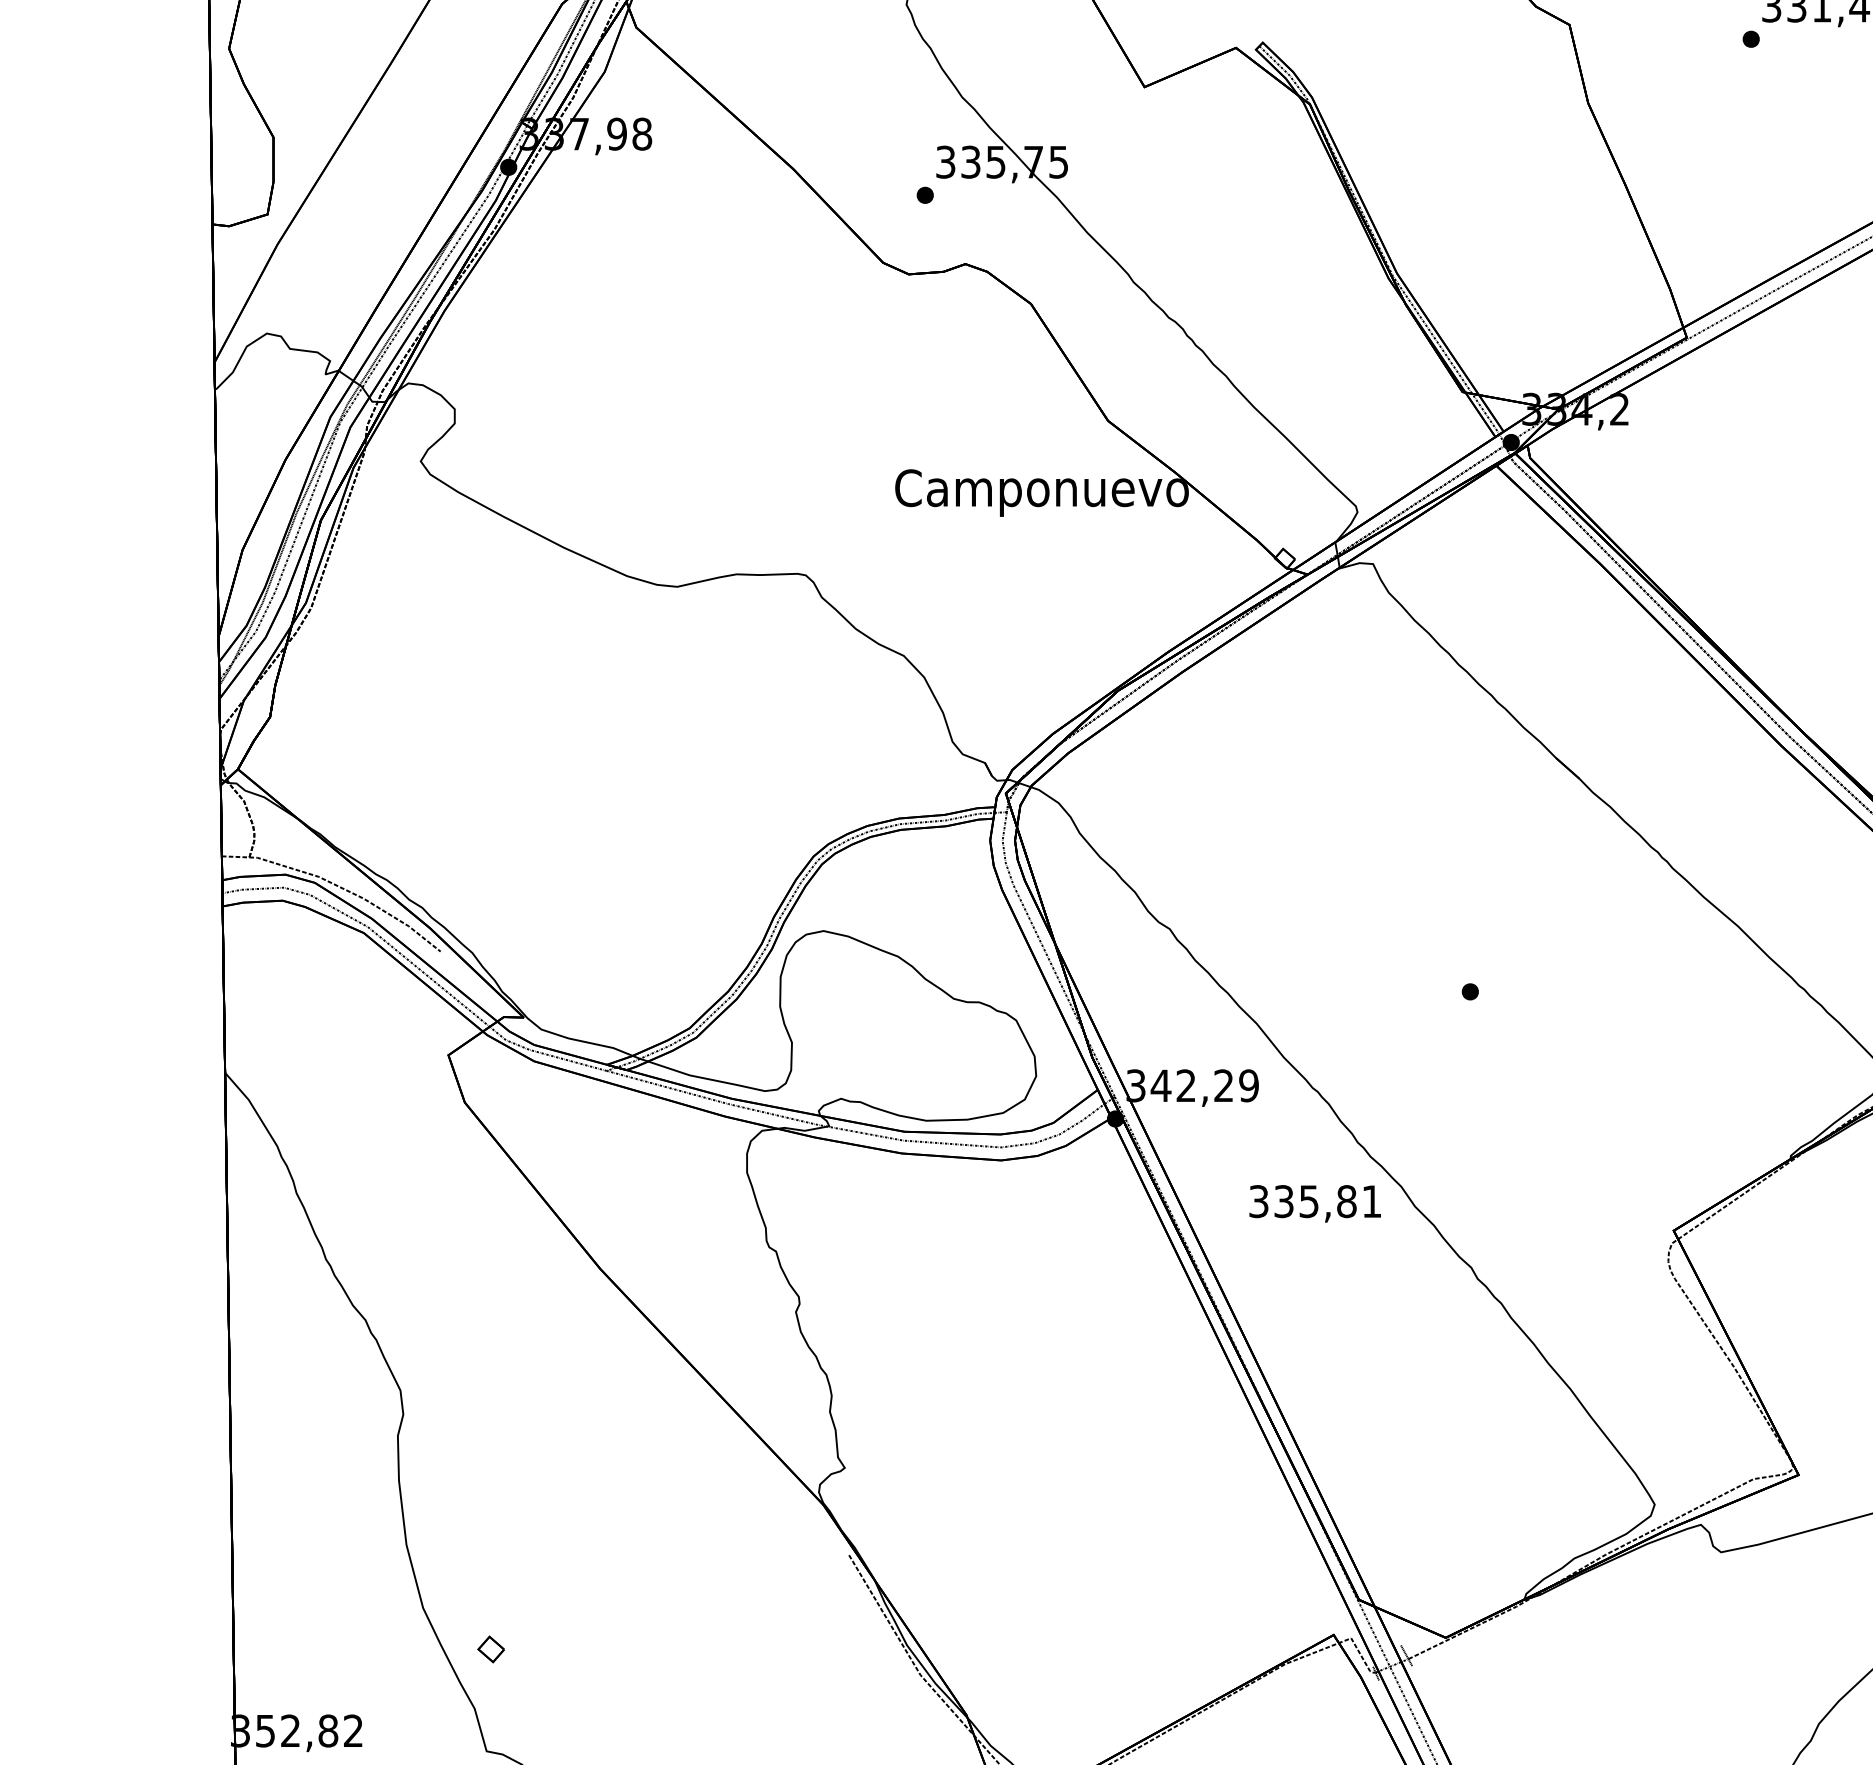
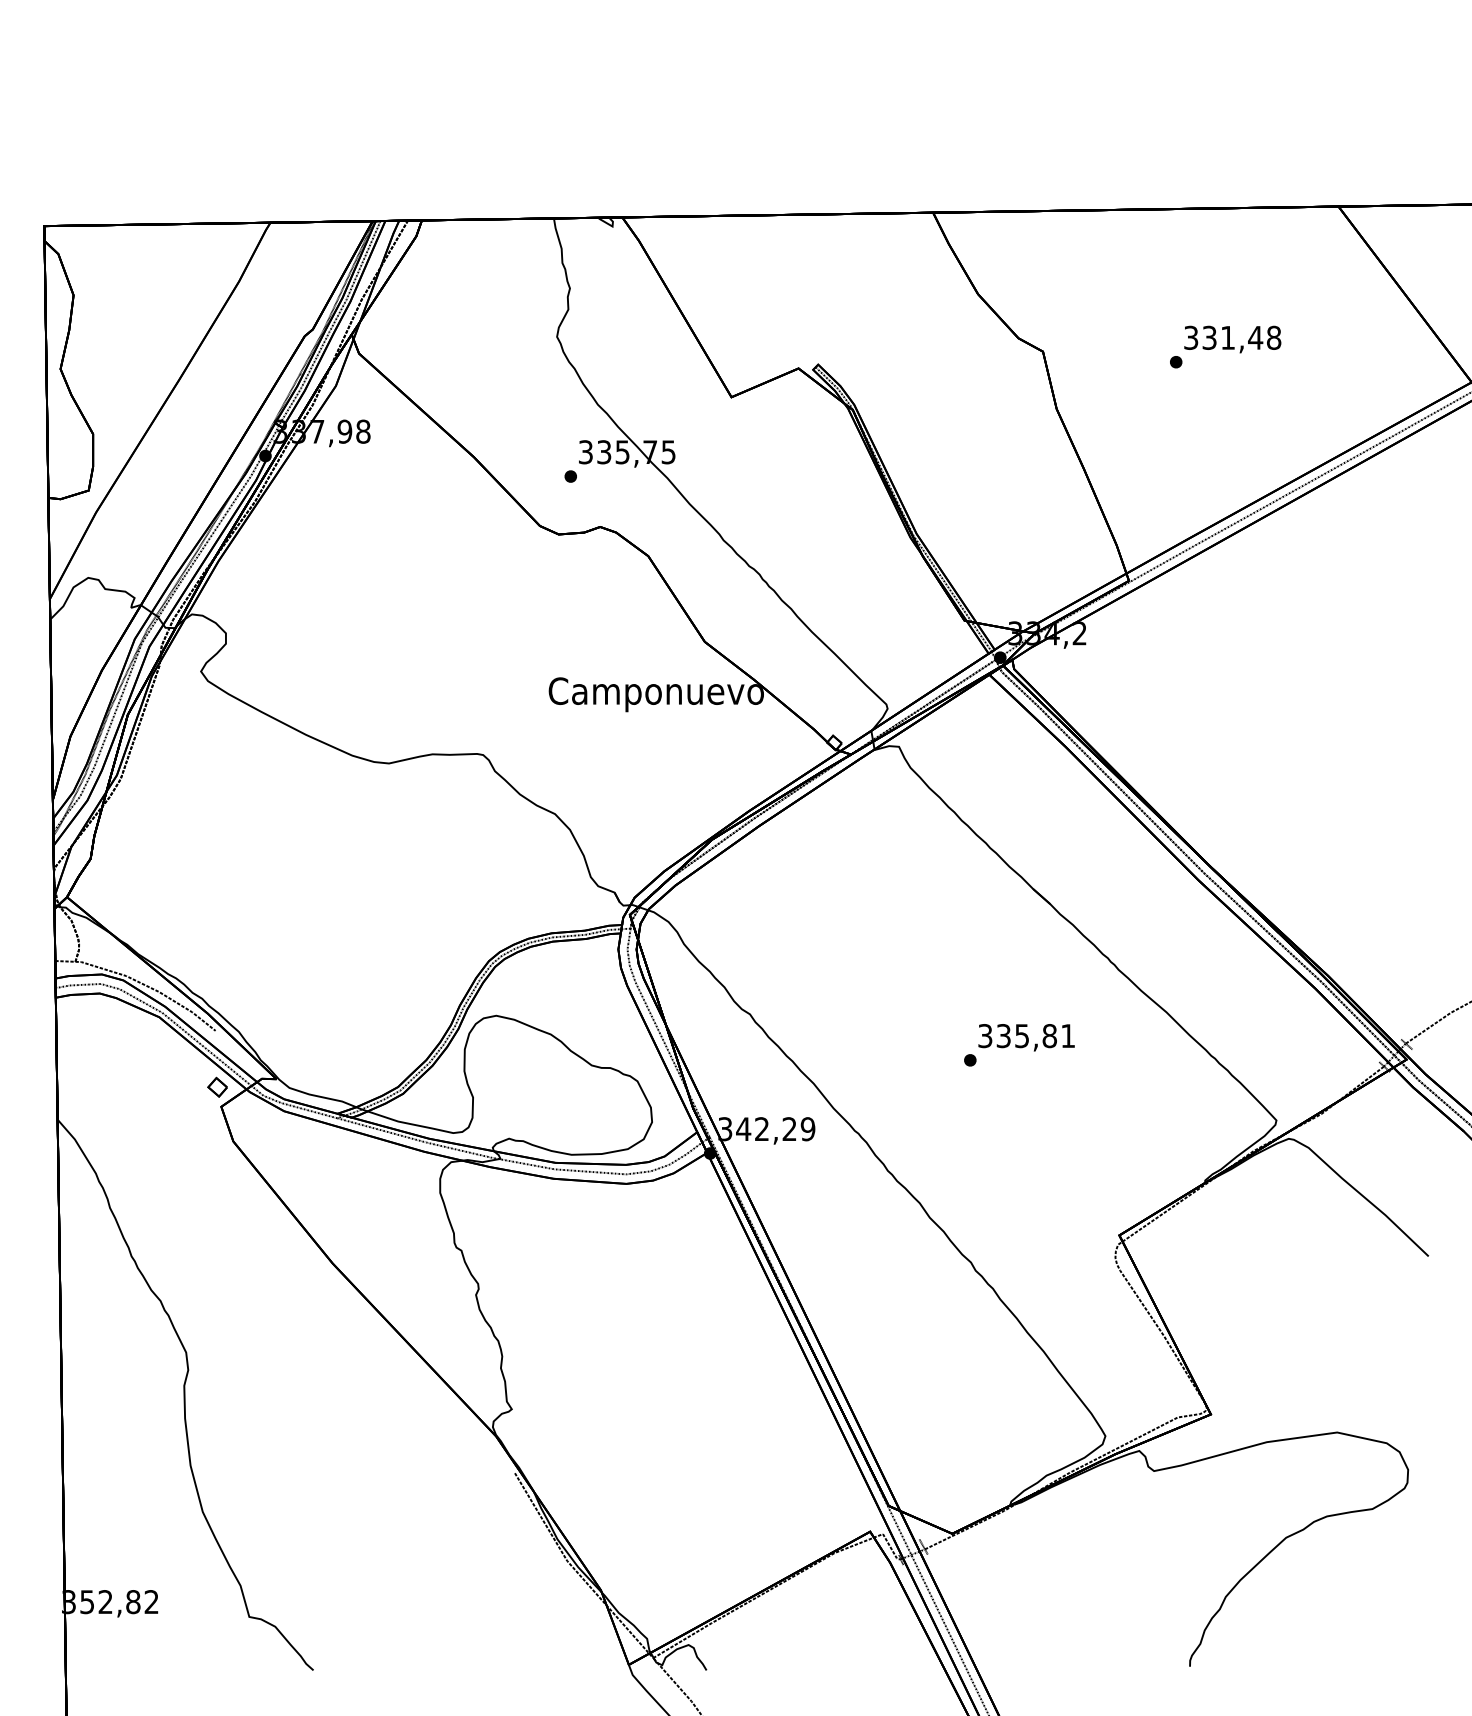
text: (1315, 1203) -> (1026, 1037), moved
part: (490, 1648) -> (217, 1086), moved

